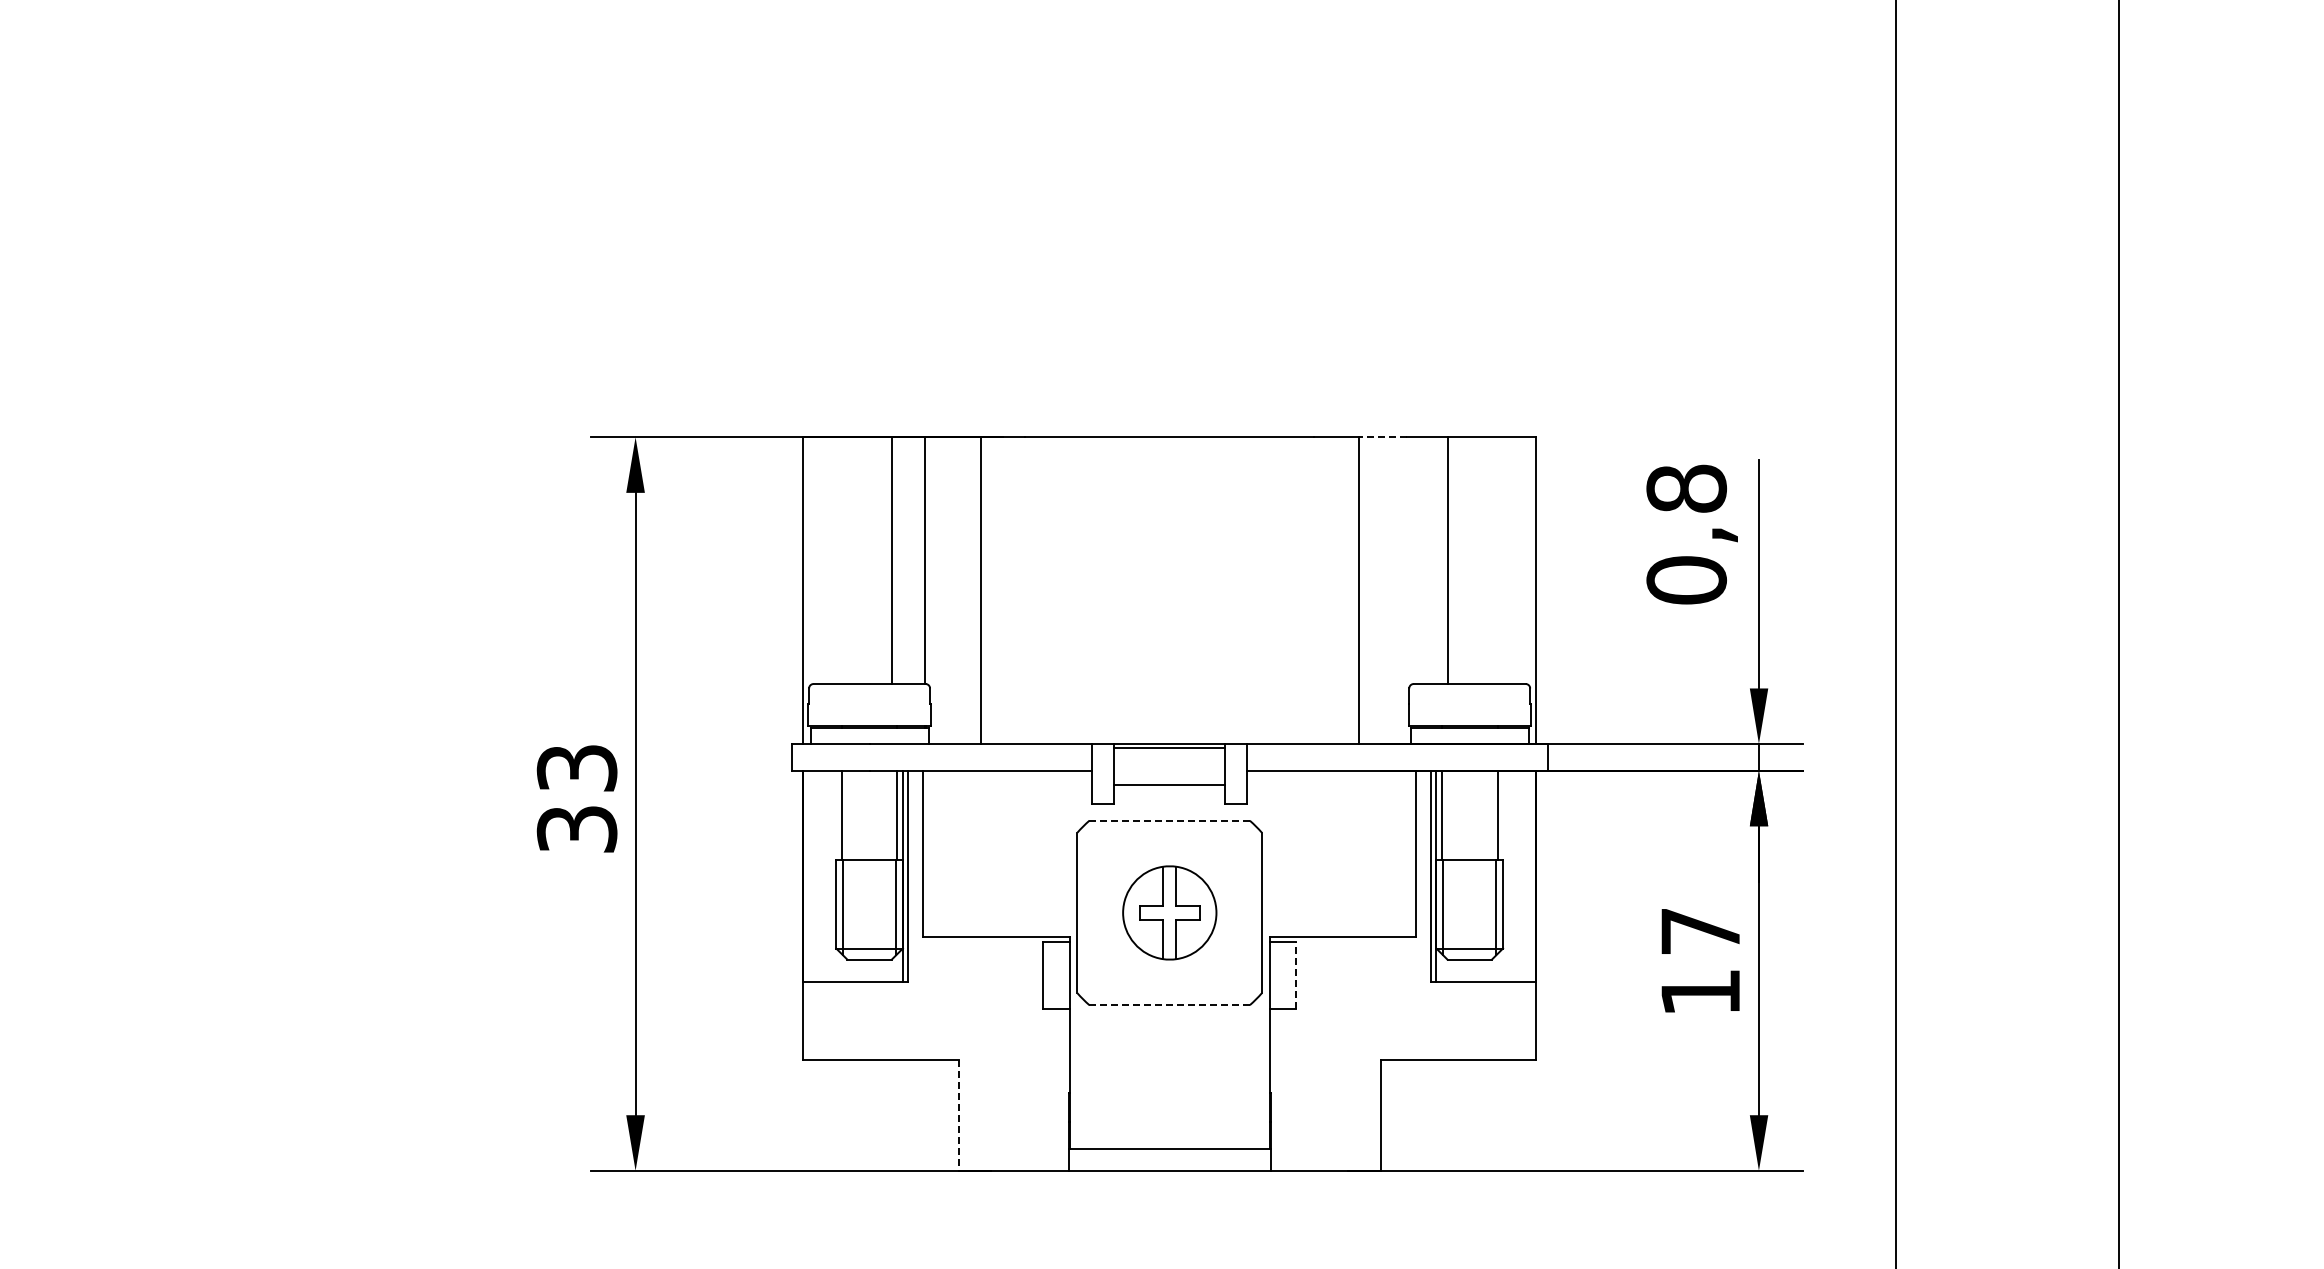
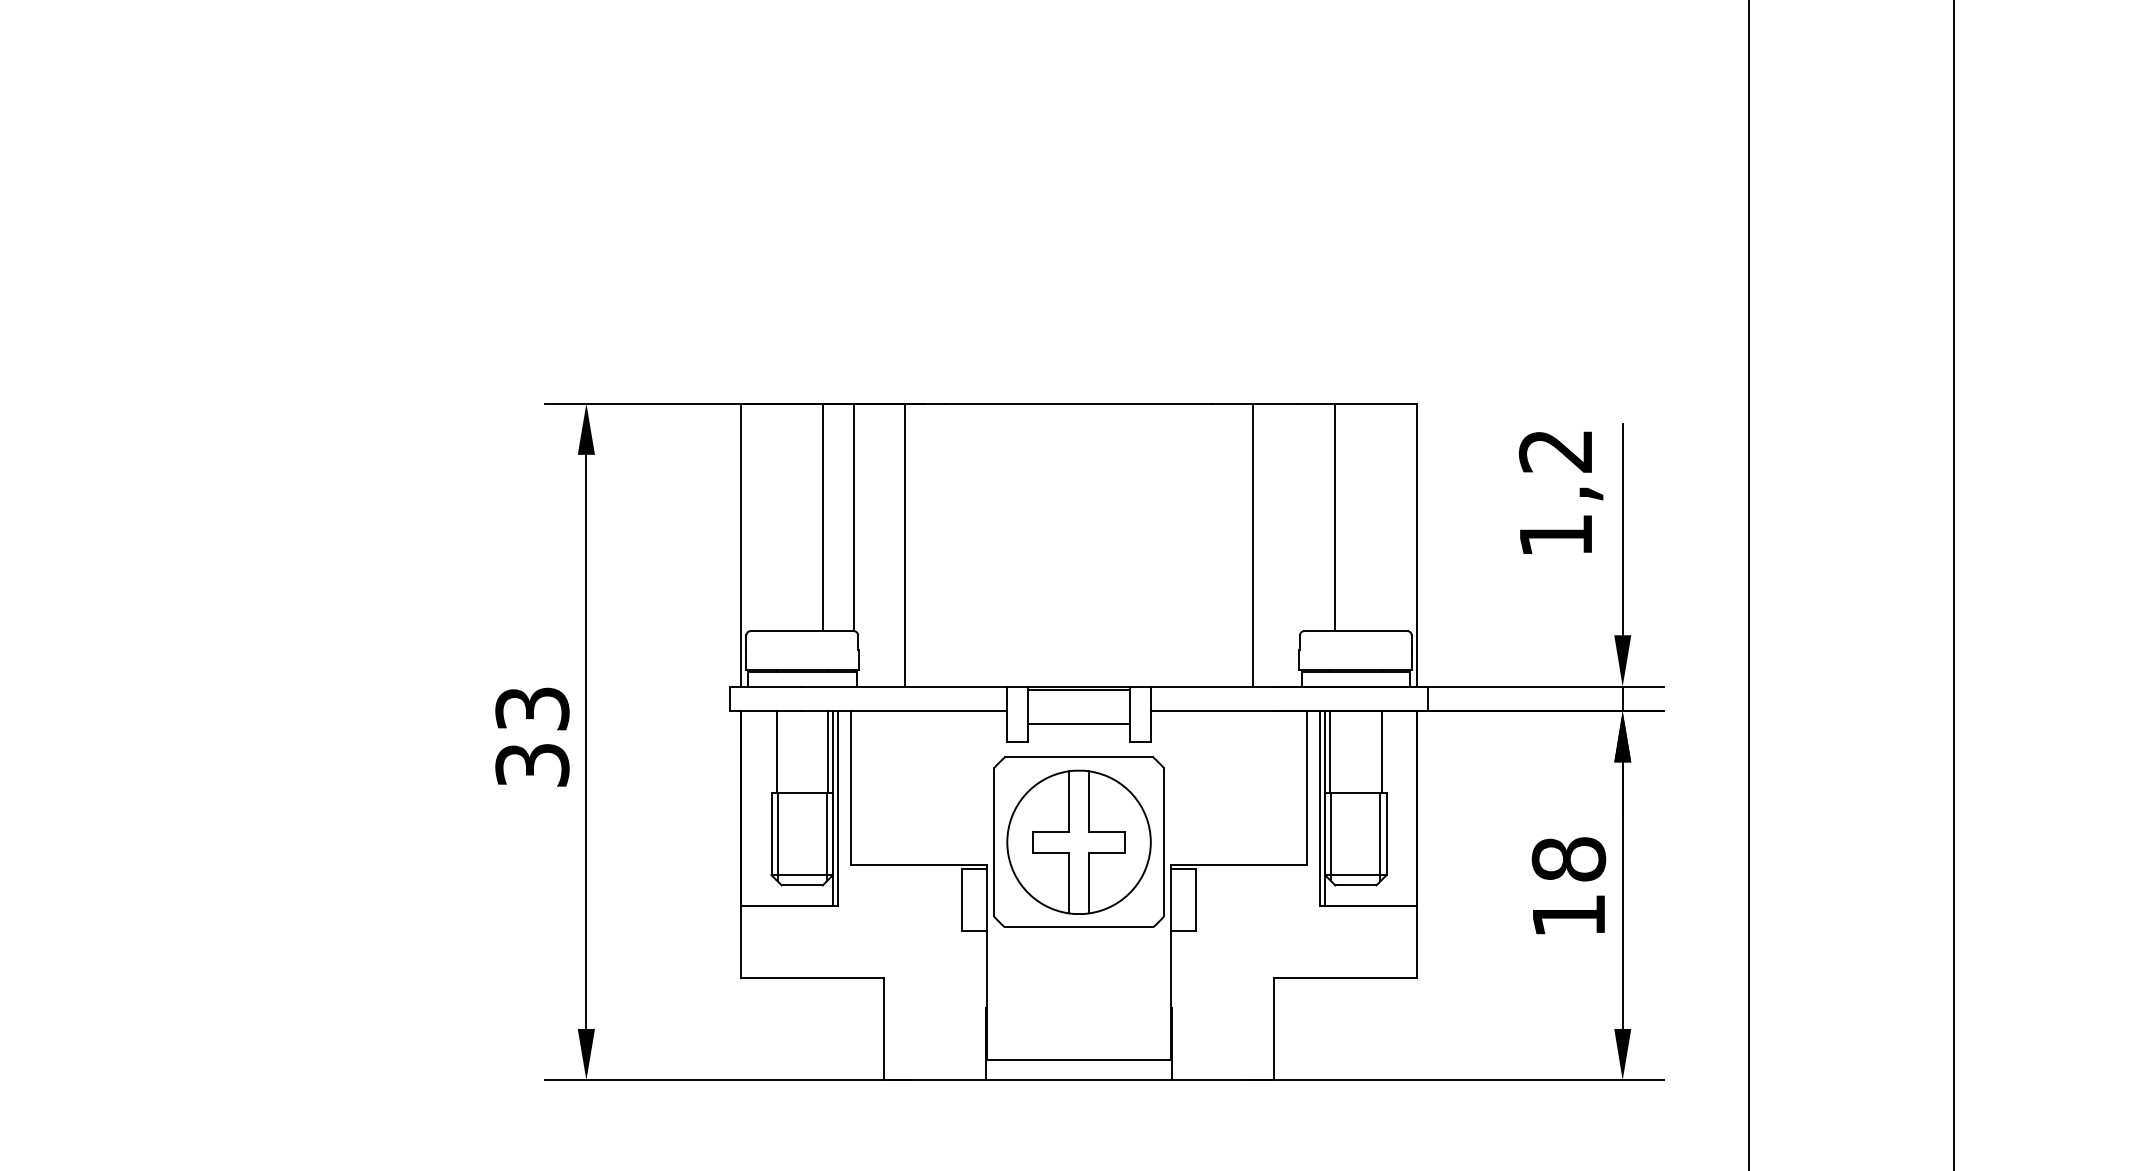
line: (1382, 437) -> (1275, 403), dashed -> solid
text: (1686, 534) -> (1555, 493), 0,8 -> 1,2
line: (1170, 820) -> (1079, 757), dashed -> solid
part: (1169, 912) -> (1078, 841), size x1.67
text: (1700, 931) -> (1568, 859), 17 -> 18
line: (1296, 974) -> (1196, 899), dashed -> solid
line: (1169, 1005) -> (1078, 927), dashed -> solid
line: (958, 1115) -> (884, 1029), dashed -> solid

